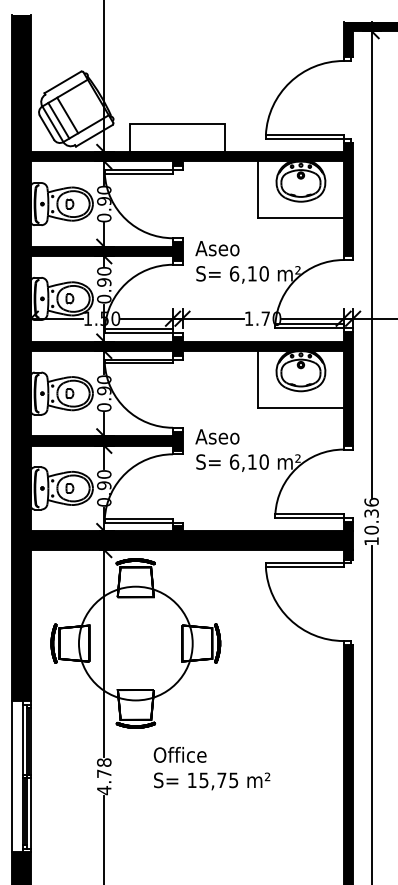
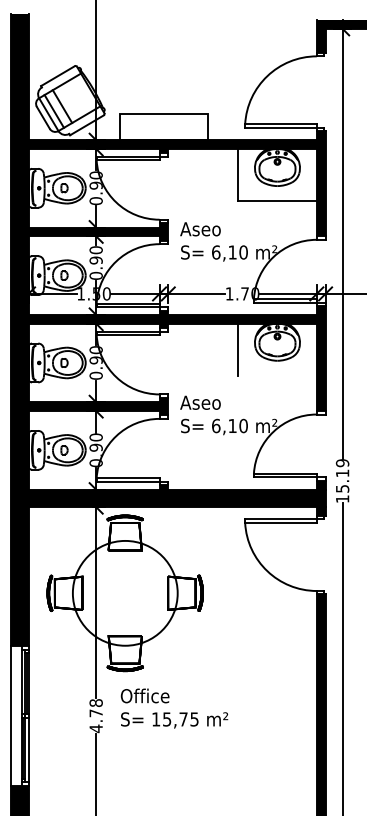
line: (300, 408) -> (277, 376), removed
text: (371, 515) -> (342, 475), 10.36 -> 15.19
text: (212, 768) -> (174, 708), moved

